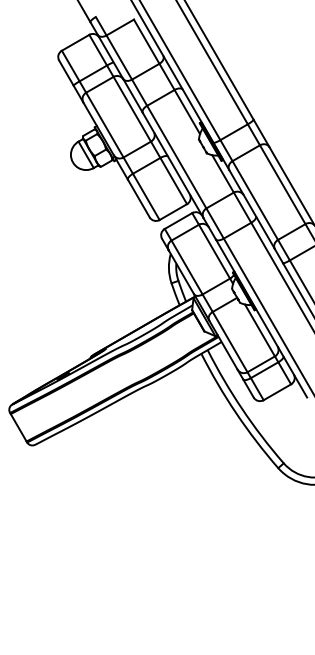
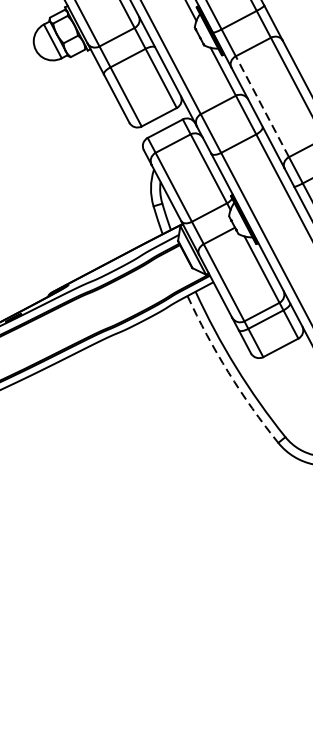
line: (255, 200) -> (262, 106), solid -> dashed
arc: (236, 413) -> (228, 372), solid -> dashed

